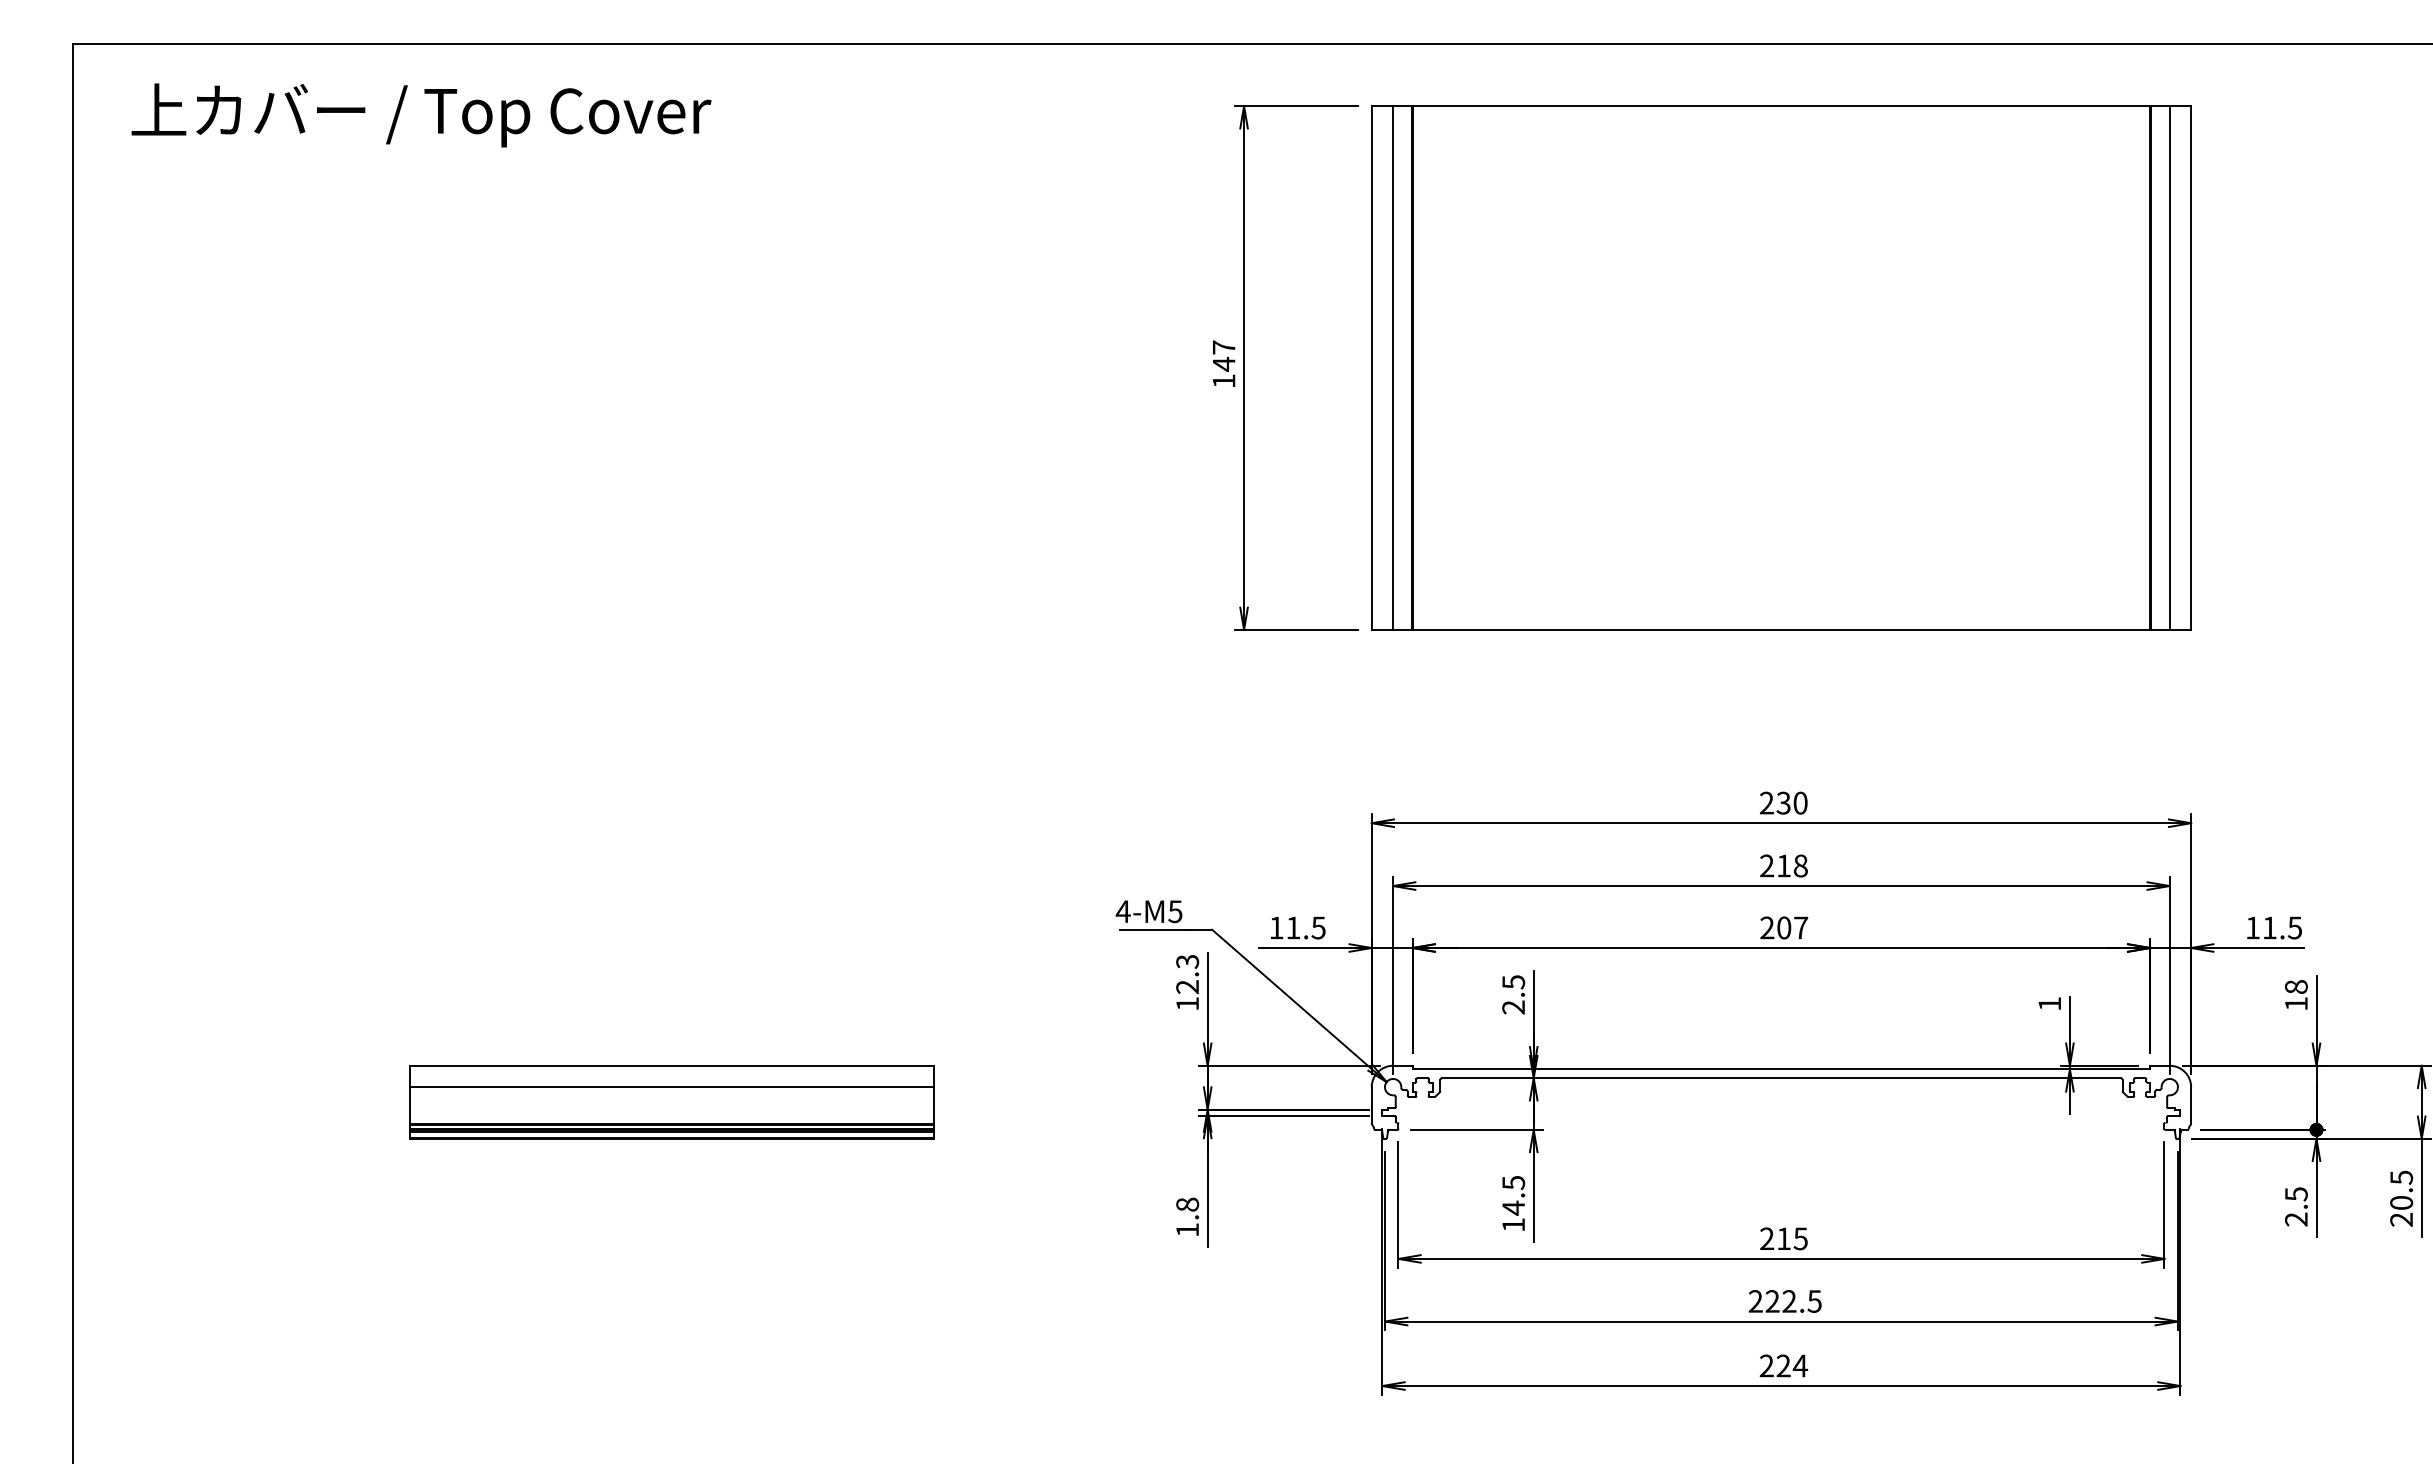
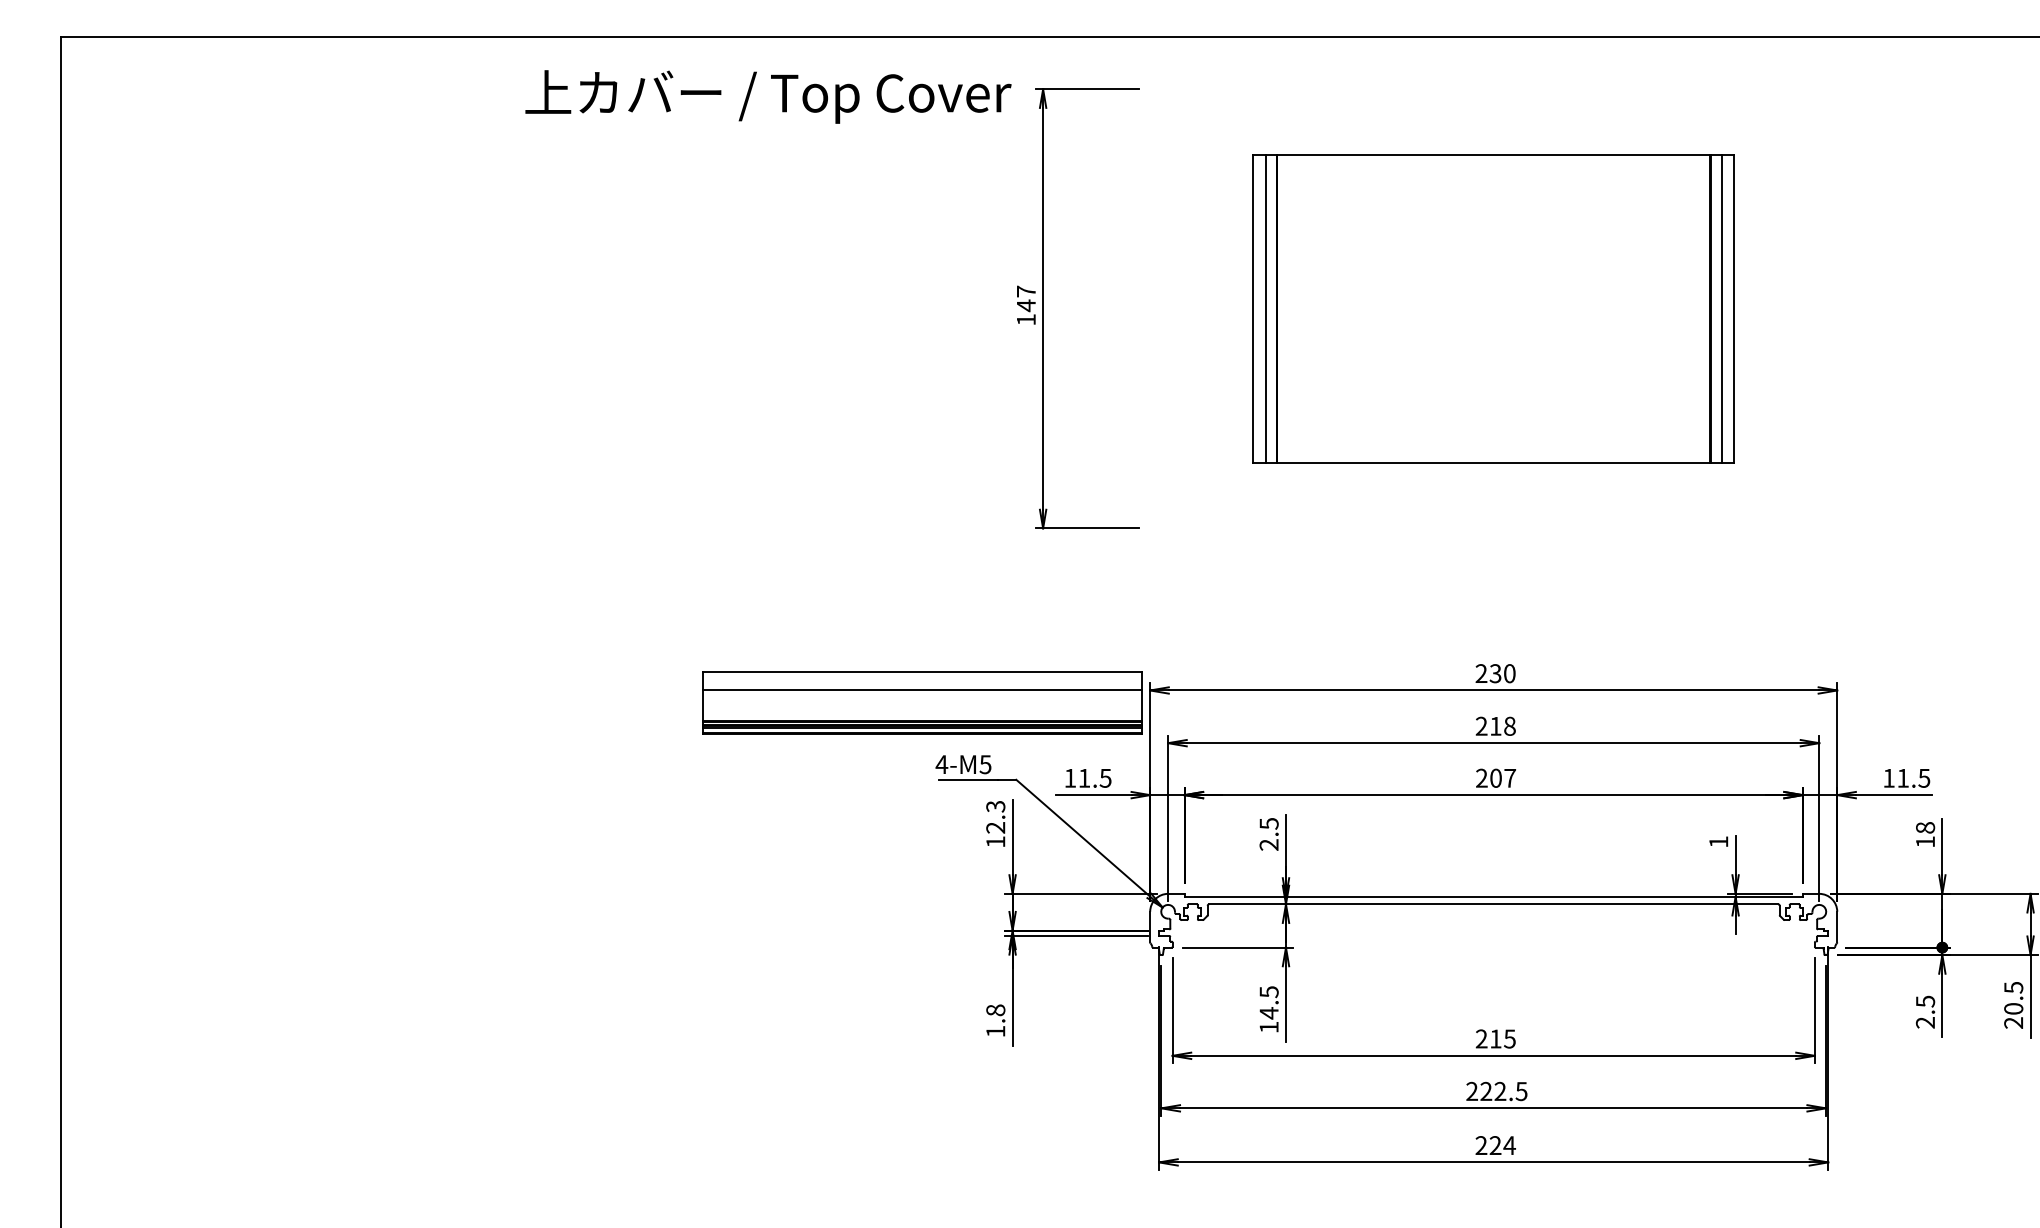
text: (421, 115) -> (768, 97), moved
part: (1781, 367) -> (1493, 308), size x0.7
part: (671, 1102) -> (921, 703), moved

